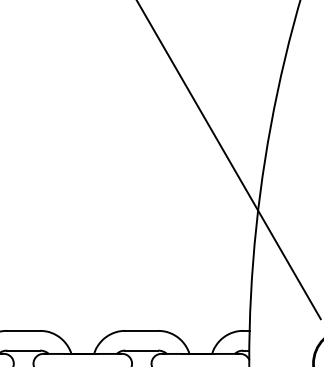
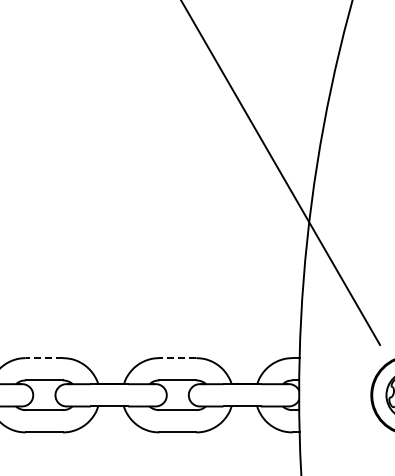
line: (23, 331) -> (44, 358), solid -> dashed
line: (141, 331) -> (177, 358), solid -> dashed

